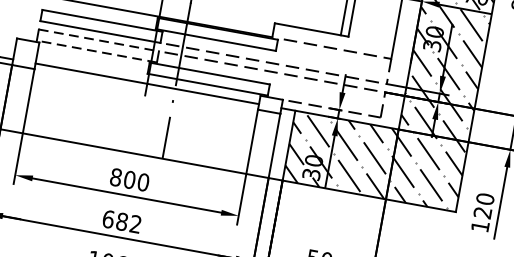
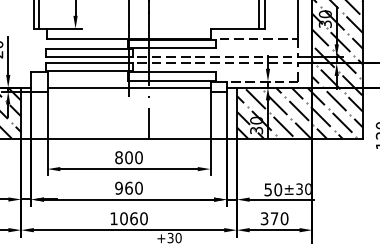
line: (99, 40) -> (89, 63), dashed -> solid
line: (97, 51) -> (89, 71), dashed -> solid
text: (121, 220) -> (128, 187), 682 -> 960

